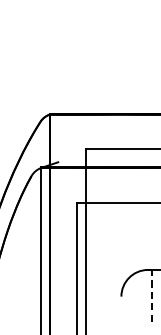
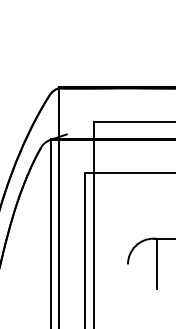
line: (151, 296) -> (157, 264), dashed -> solid

